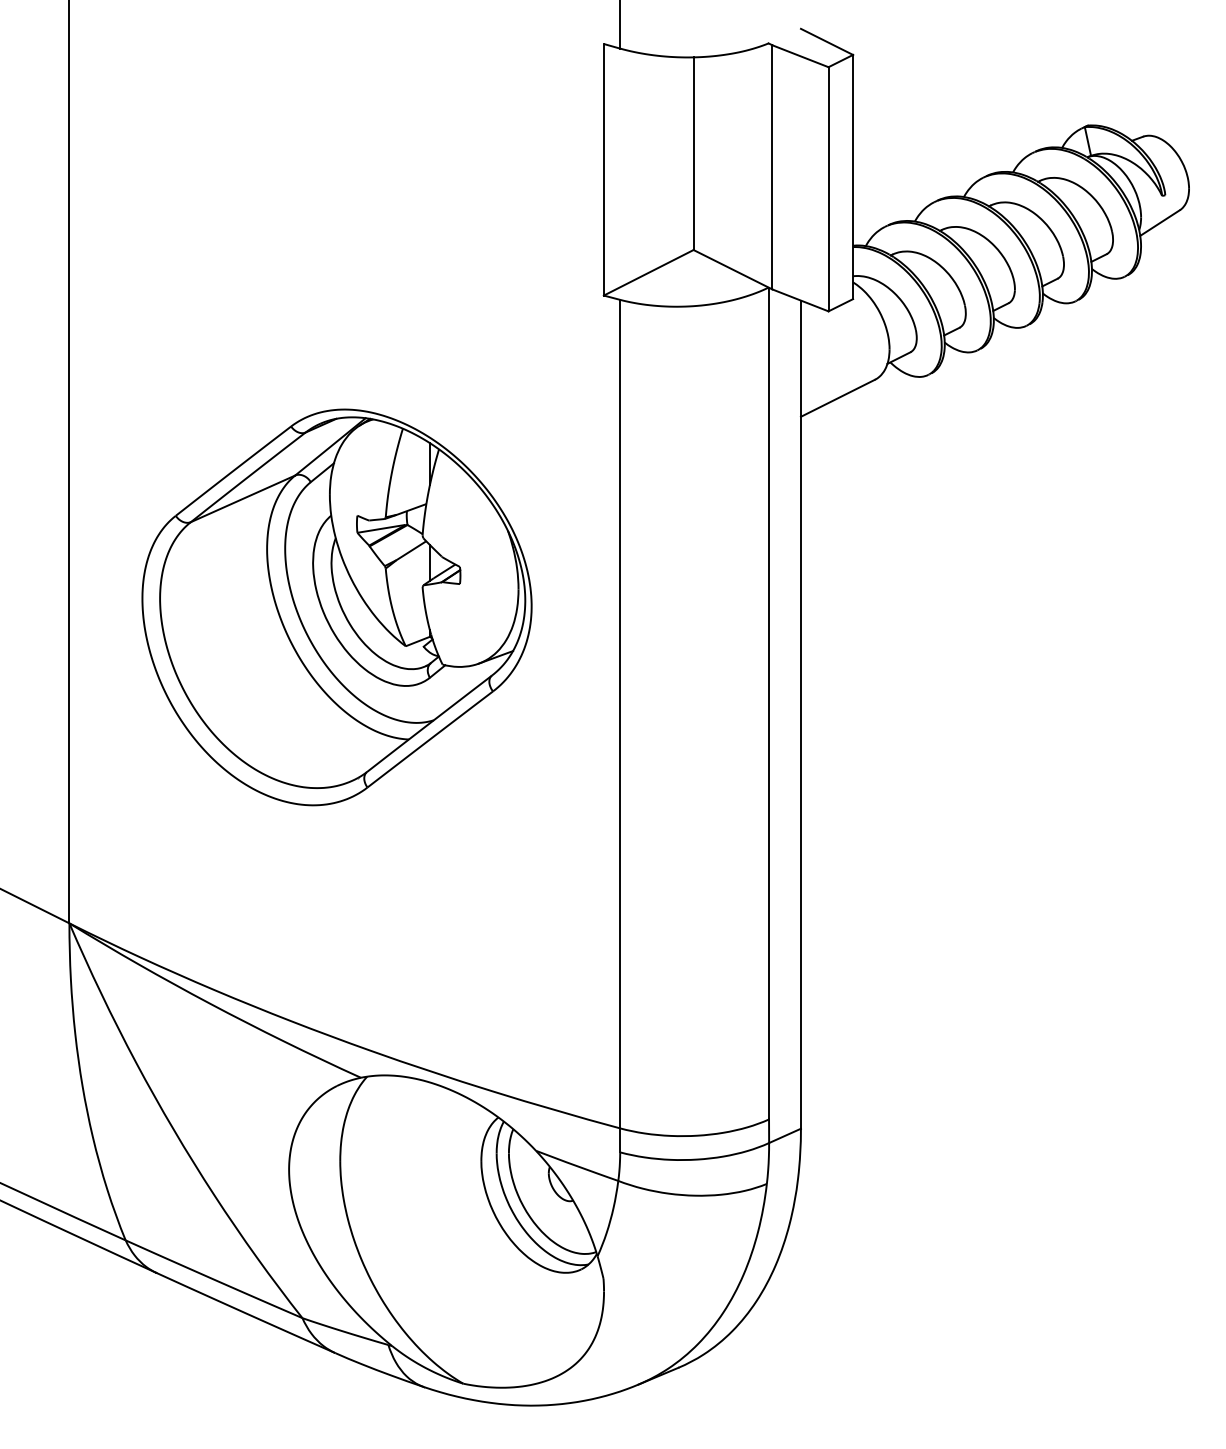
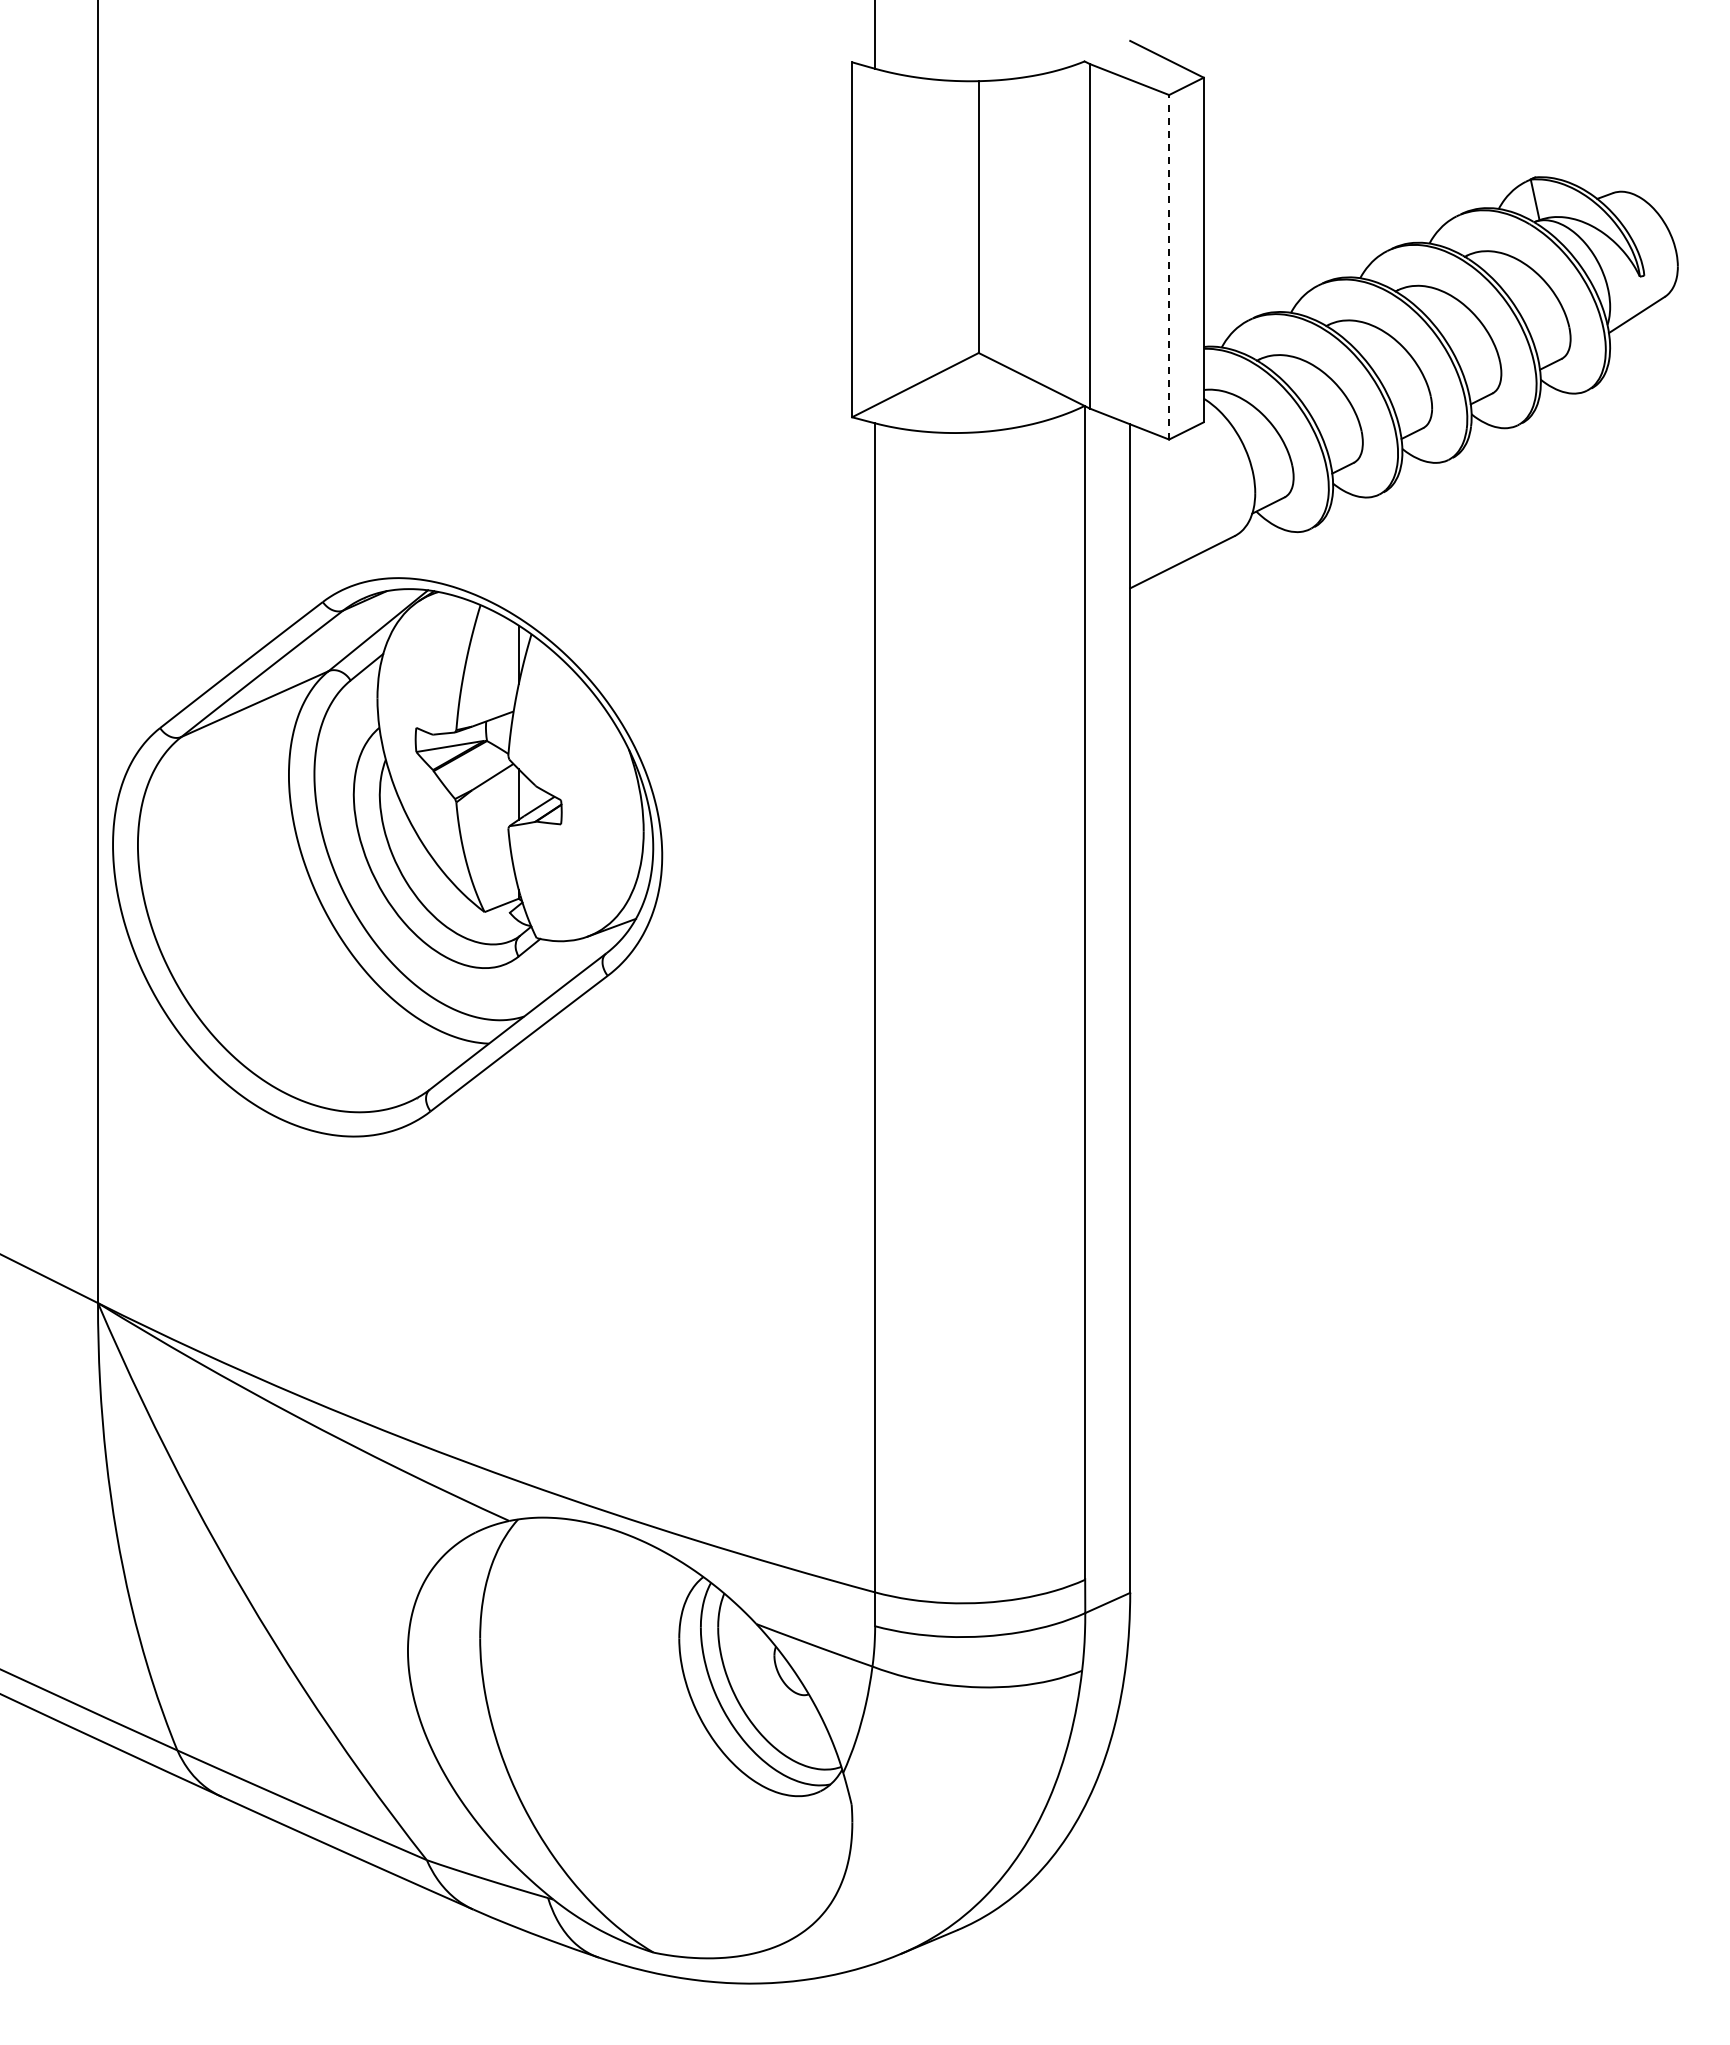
line: (828, 188) -> (1169, 266), solid -> dashed
part: (336, 607) -> (387, 857), moved

